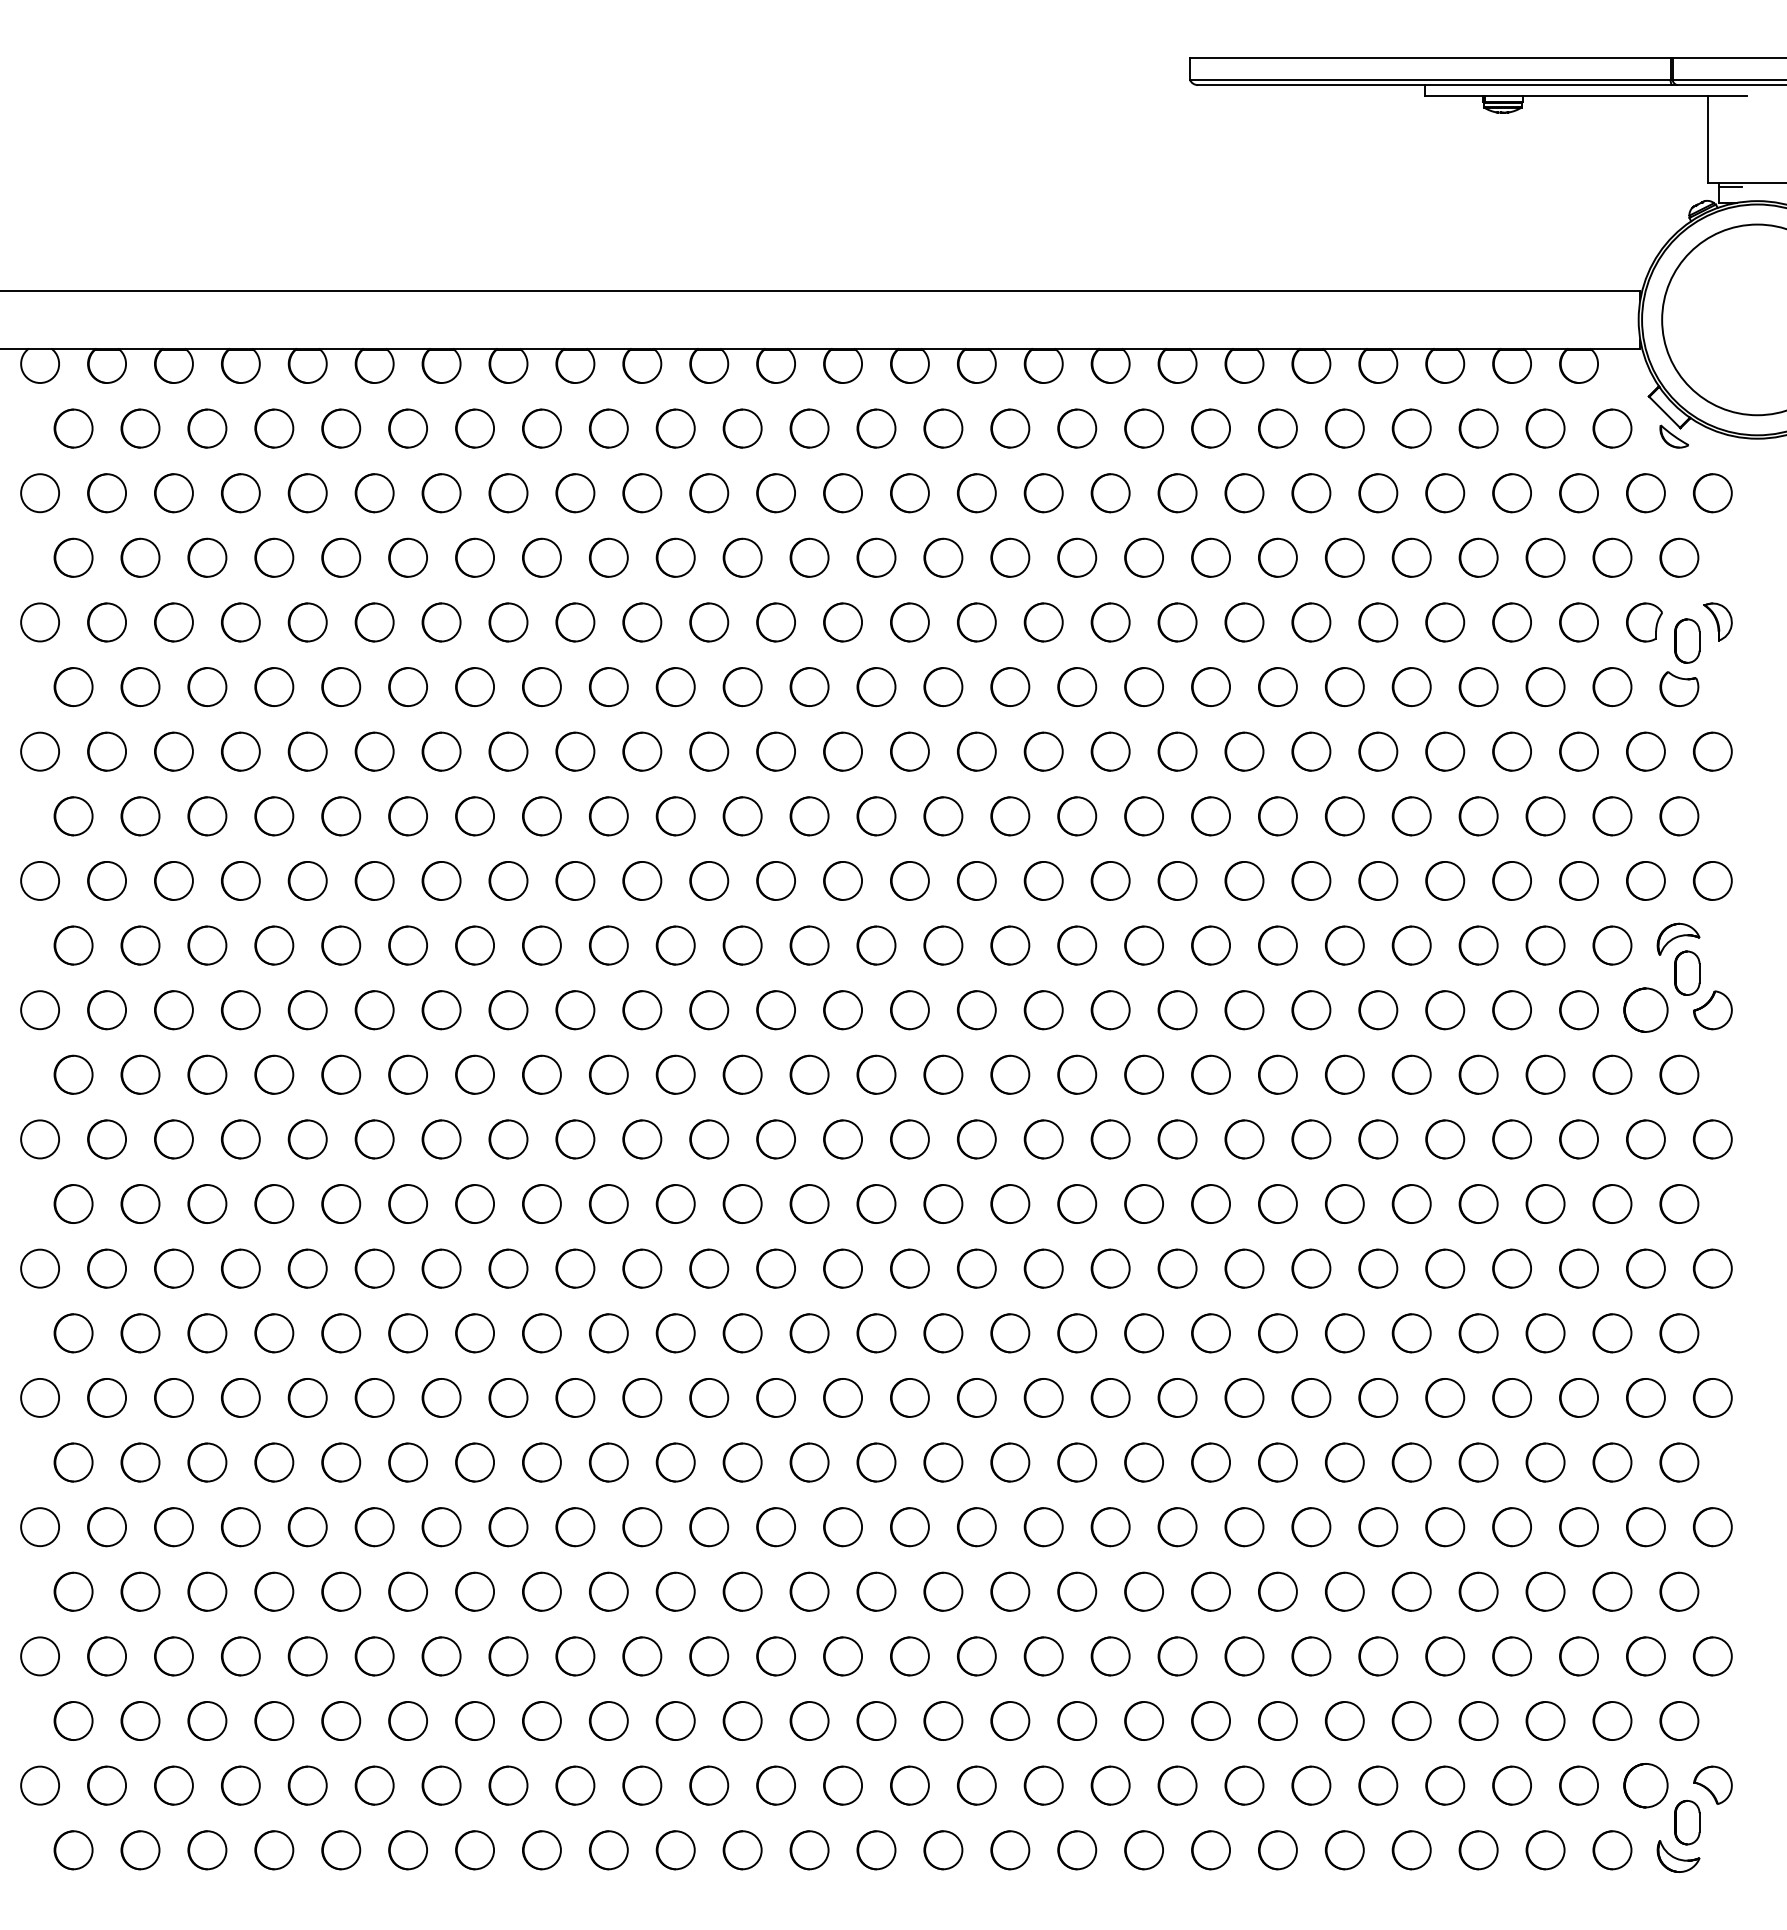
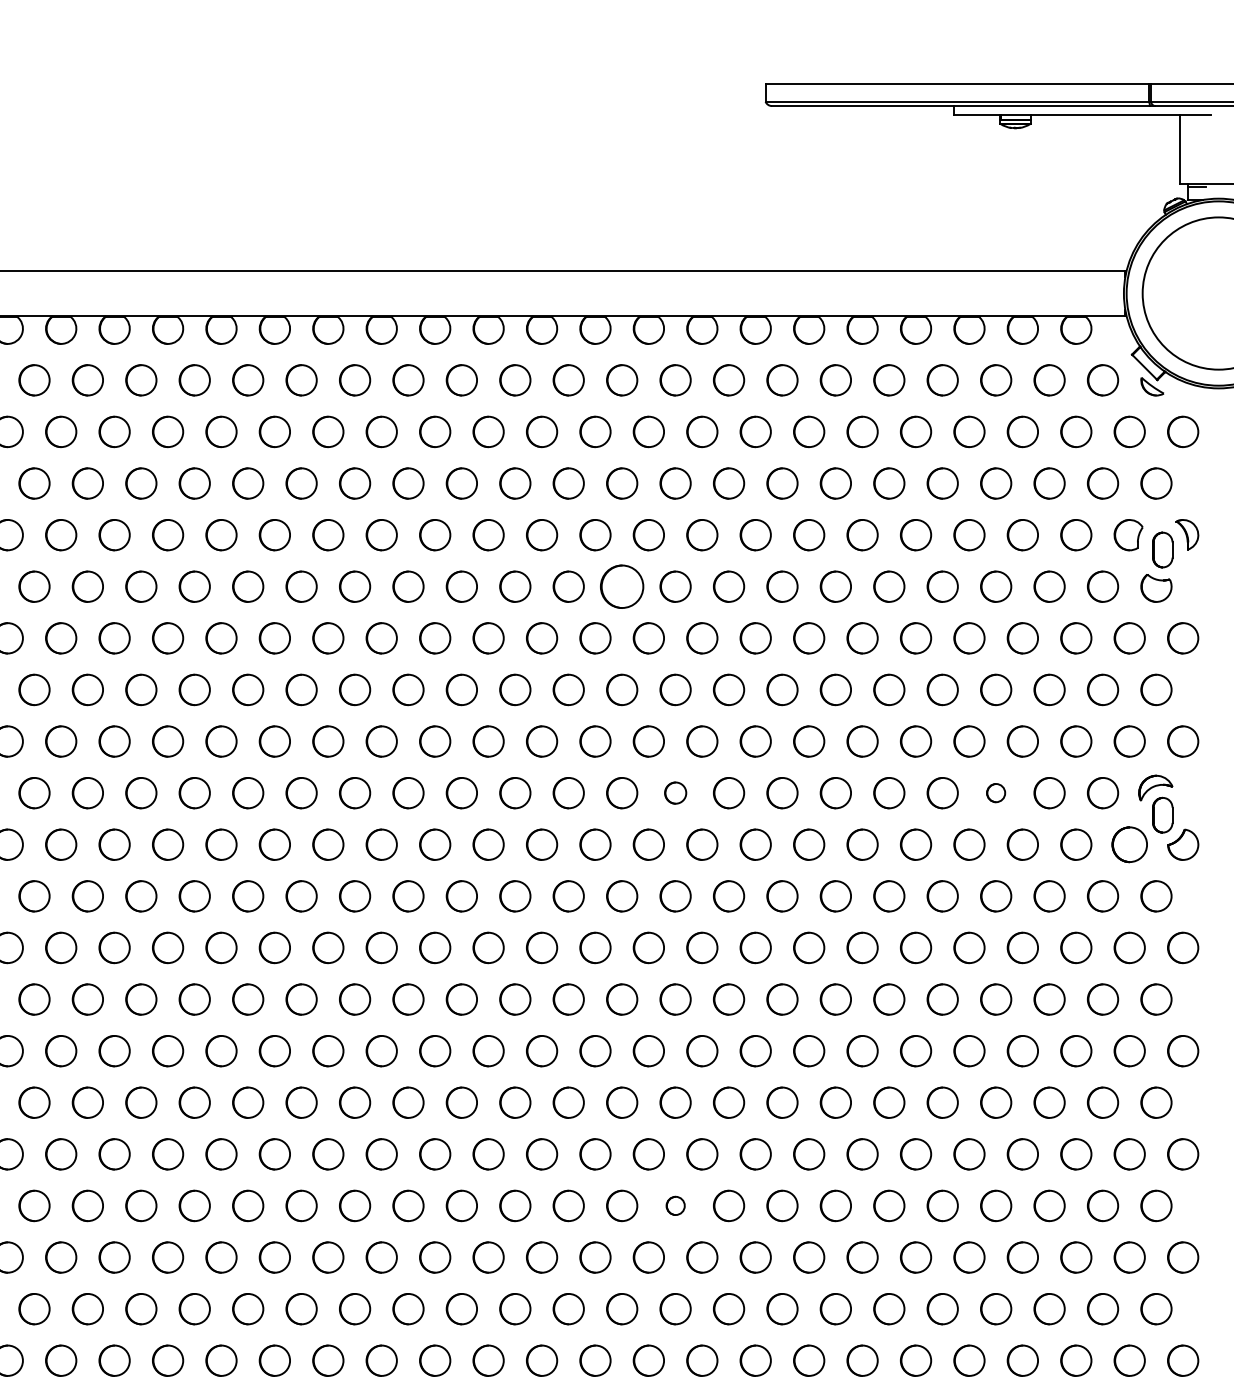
circle: (1010, 686) -> (622, 586), size x1.4
circle: (1077, 945) -> (675, 793), size x0.7
circle: (1478, 945) -> (996, 793), size x0.6
circle: (1077, 1462) -> (675, 1205), size x0.6

